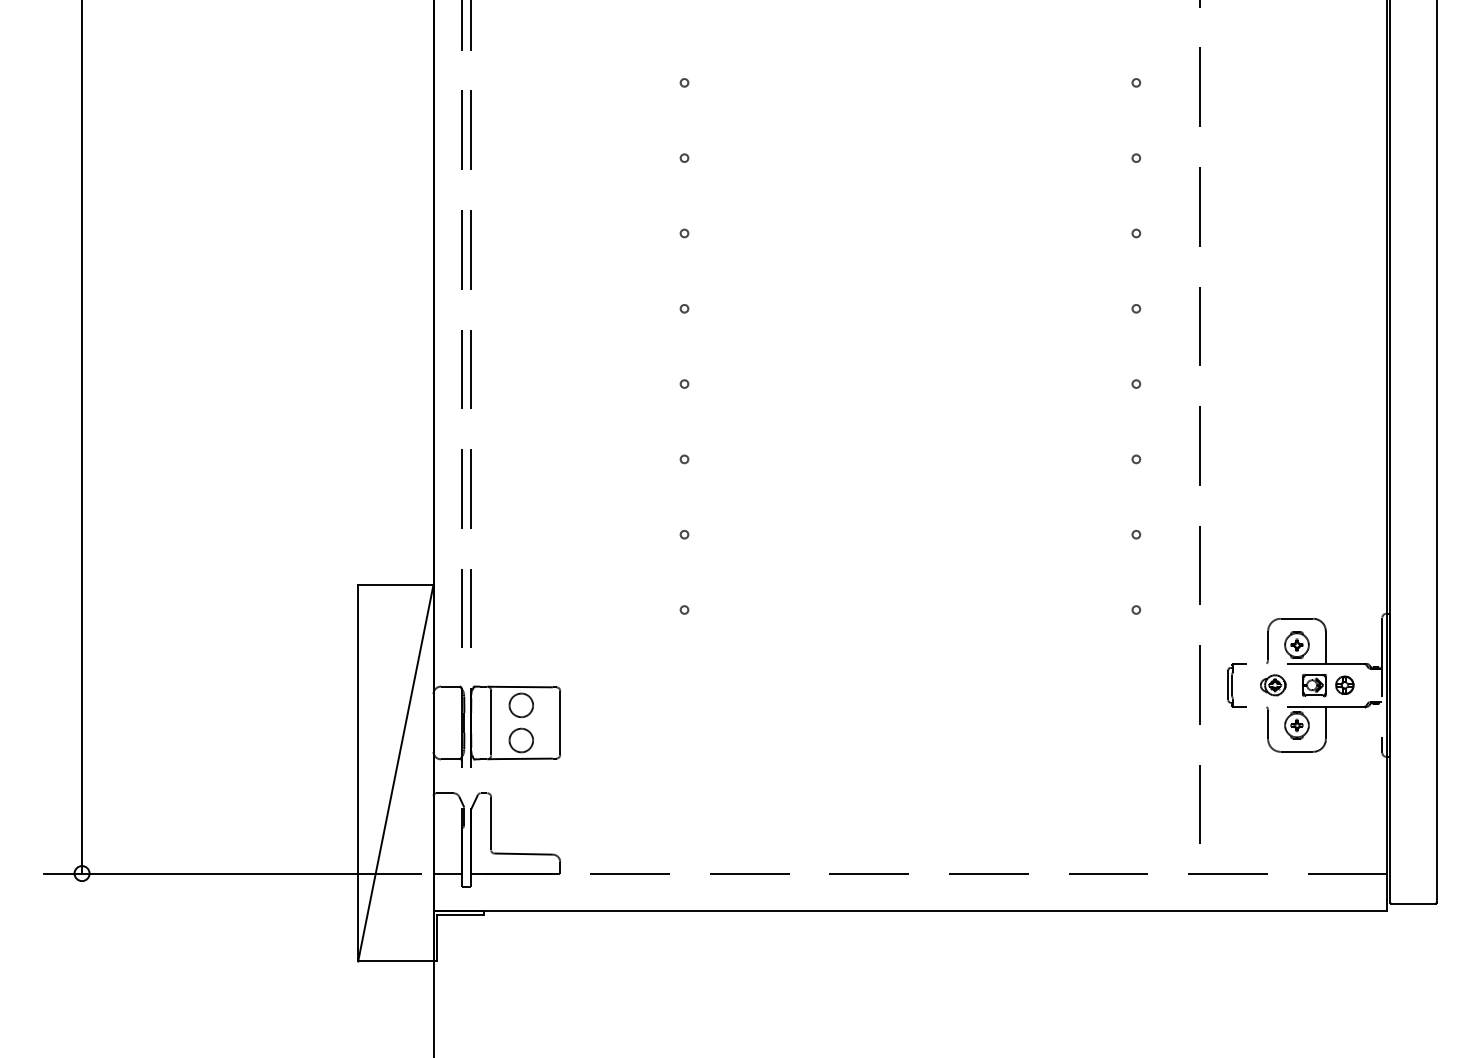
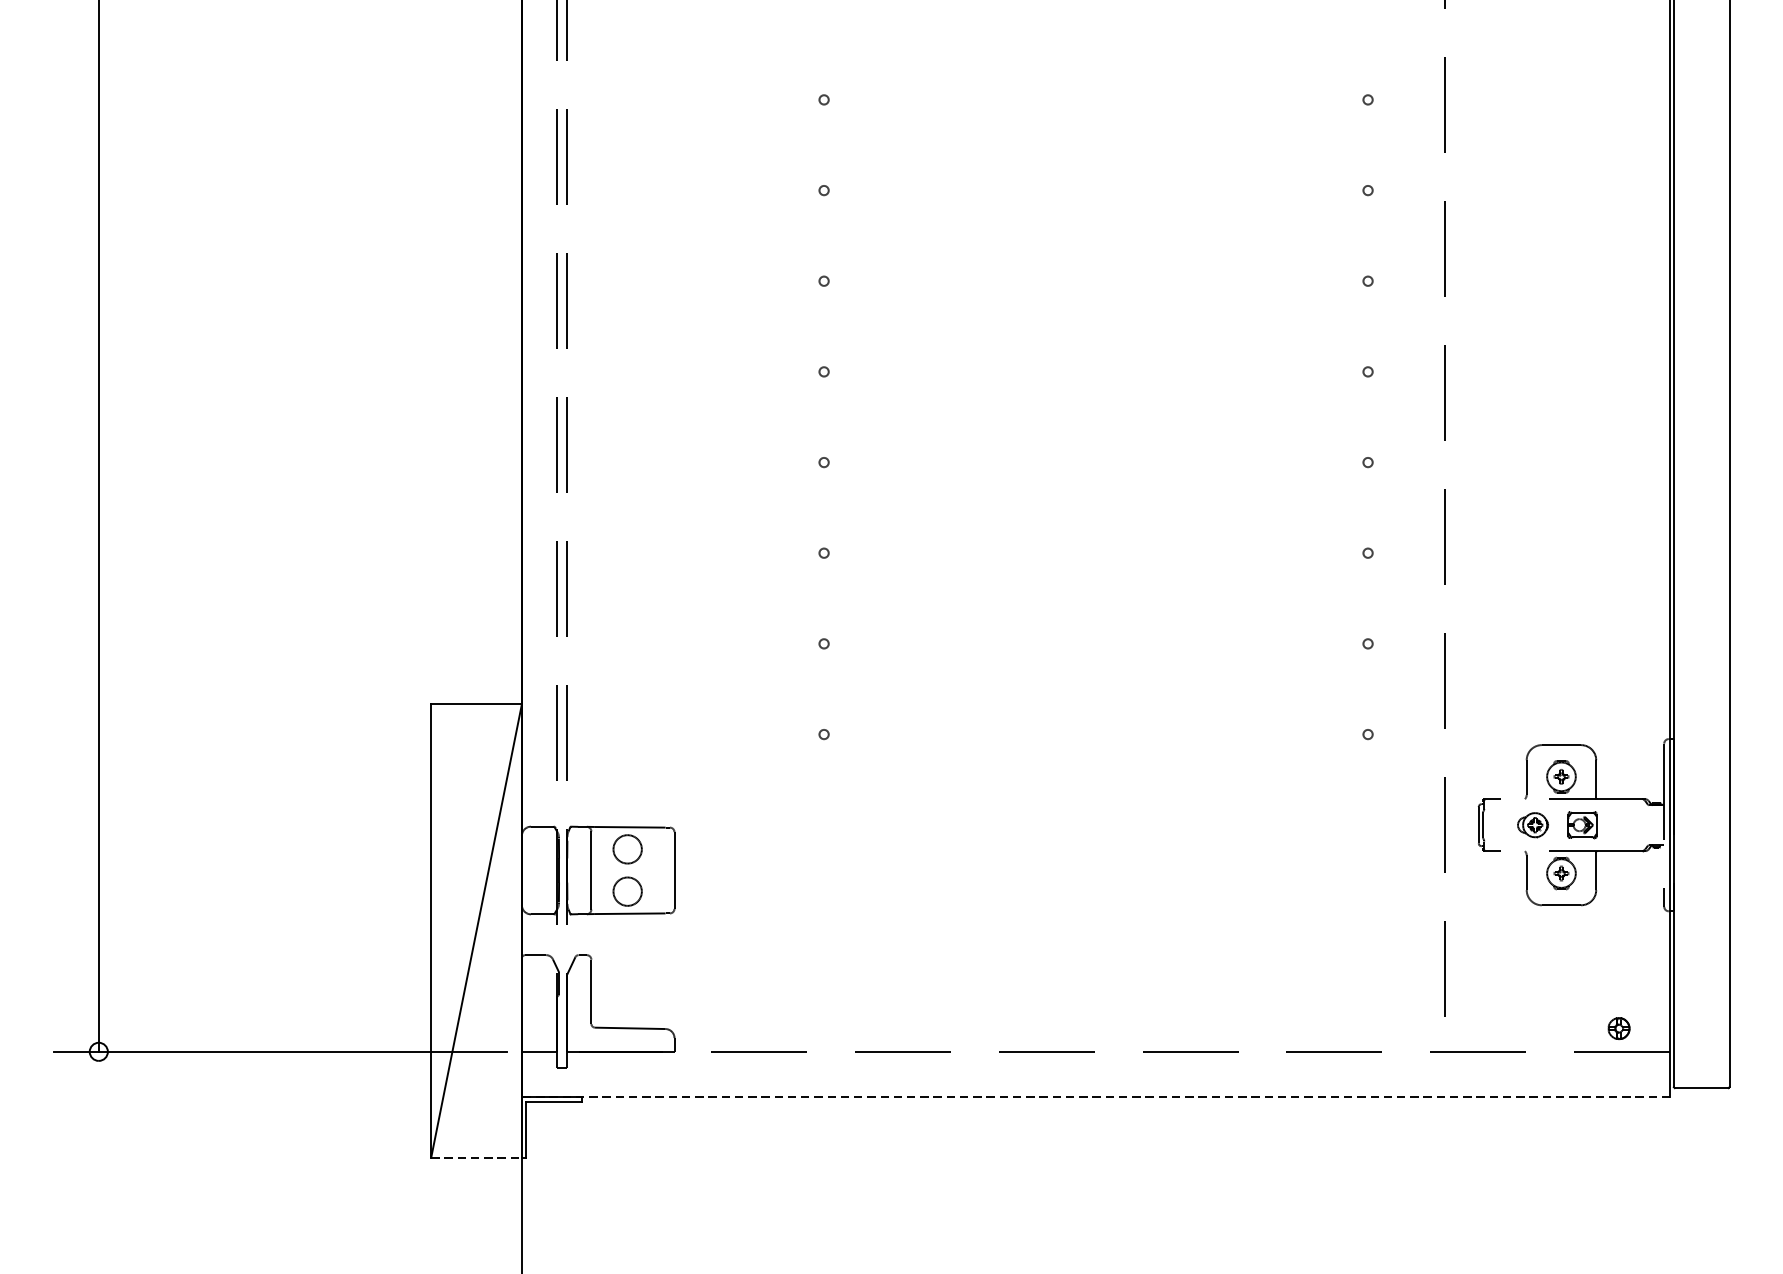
part: (1344, 684) -> (1618, 1027), moved
line: (910, 911) -> (1096, 1097), solid -> dashed
line: (395, 961) -> (476, 1157), solid -> dashed

